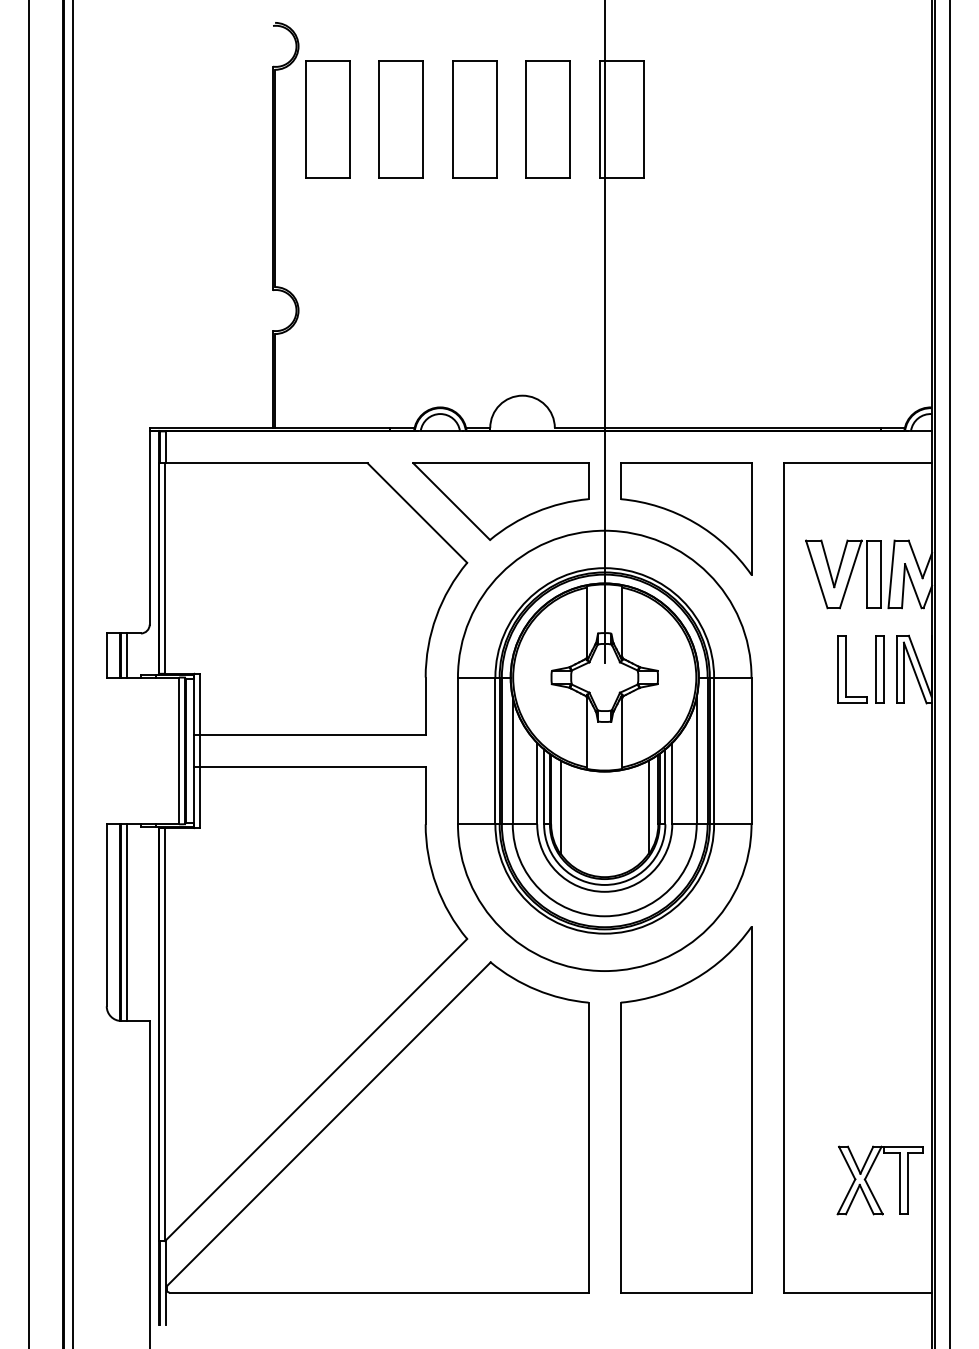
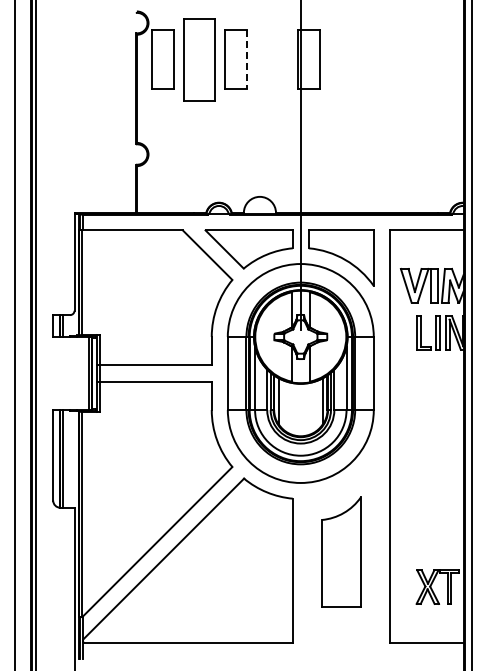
part: (401, 119) -> (199, 59), size x1.4
part: (547, 119) -> (272, 59), removed
line: (497, 121) -> (247, 60), solid -> dashed
part: (686, 1108) -> (341, 551), size x0.6

